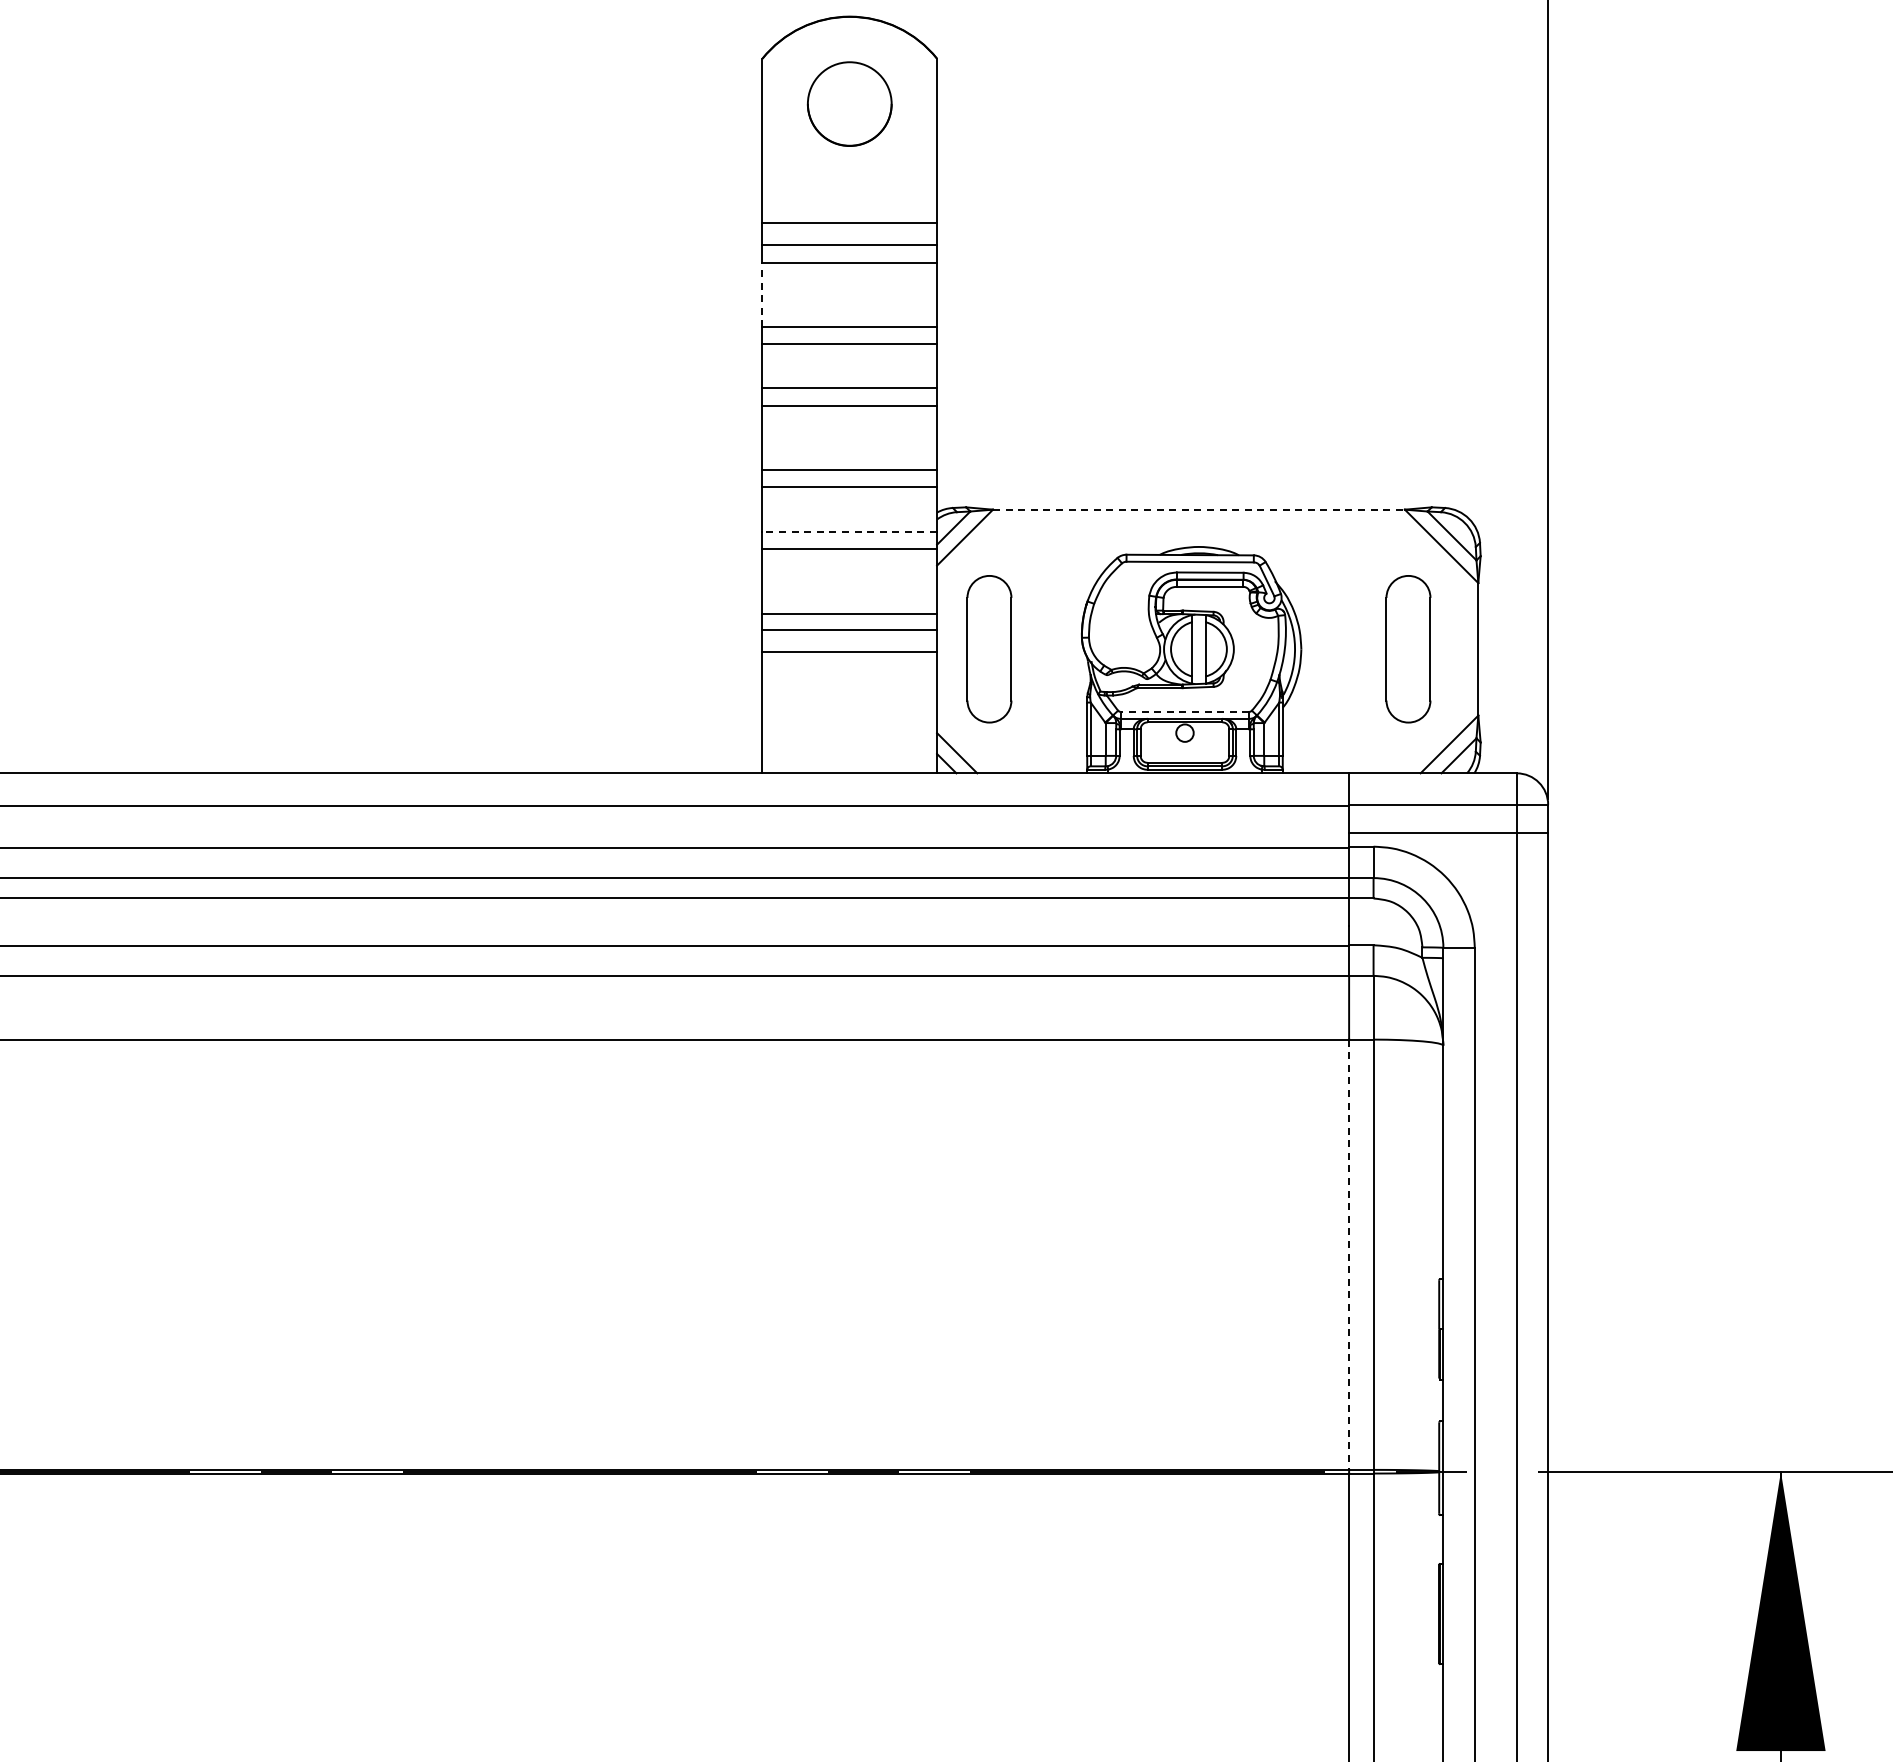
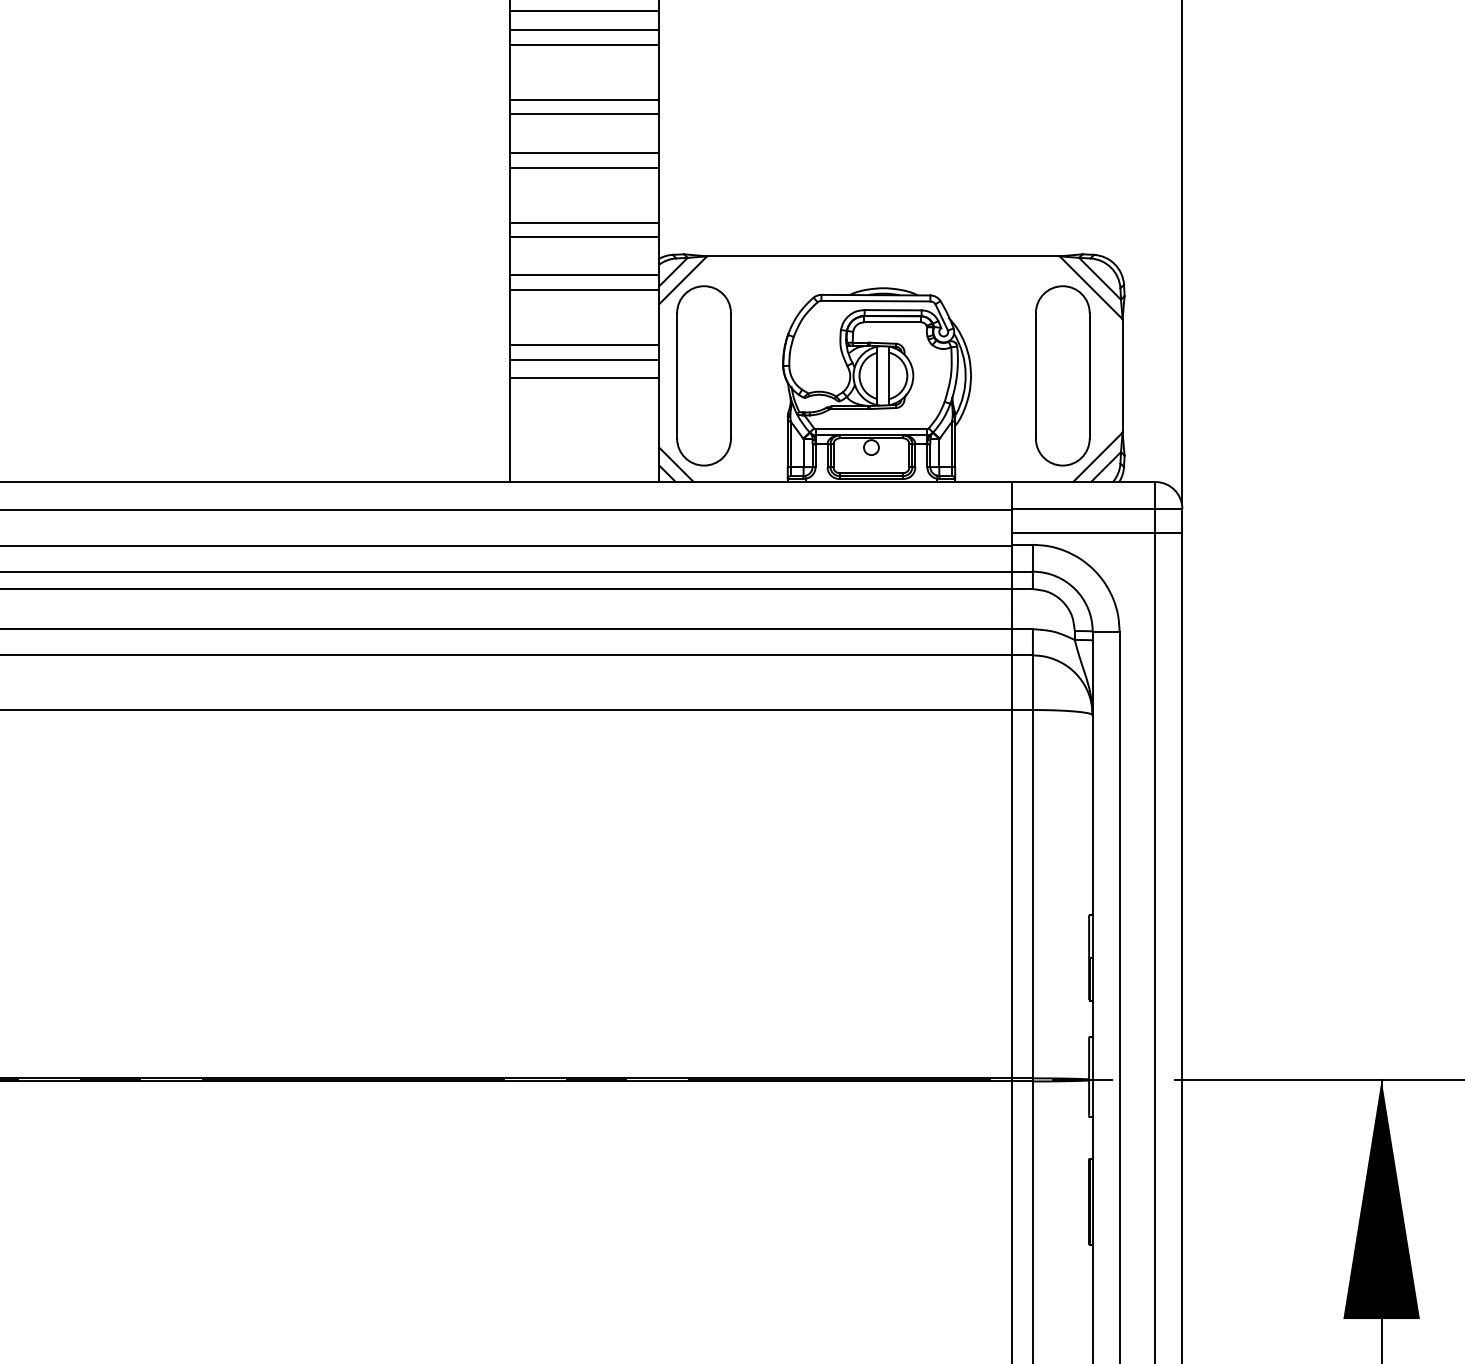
line: (762, 294) -> (509, 72), dashed -> solid
line: (1198, 509) -> (883, 256), dashed -> solid
line: (849, 531) -> (584, 275), dashed -> solid
part: (989, 648) -> (704, 375), size x1.43
part: (1408, 648) -> (1062, 375), size x1.43
line: (1184, 711) -> (871, 429), dashed -> solid
line: (1349, 1255) -> (1012, 894), dashed -> solid

